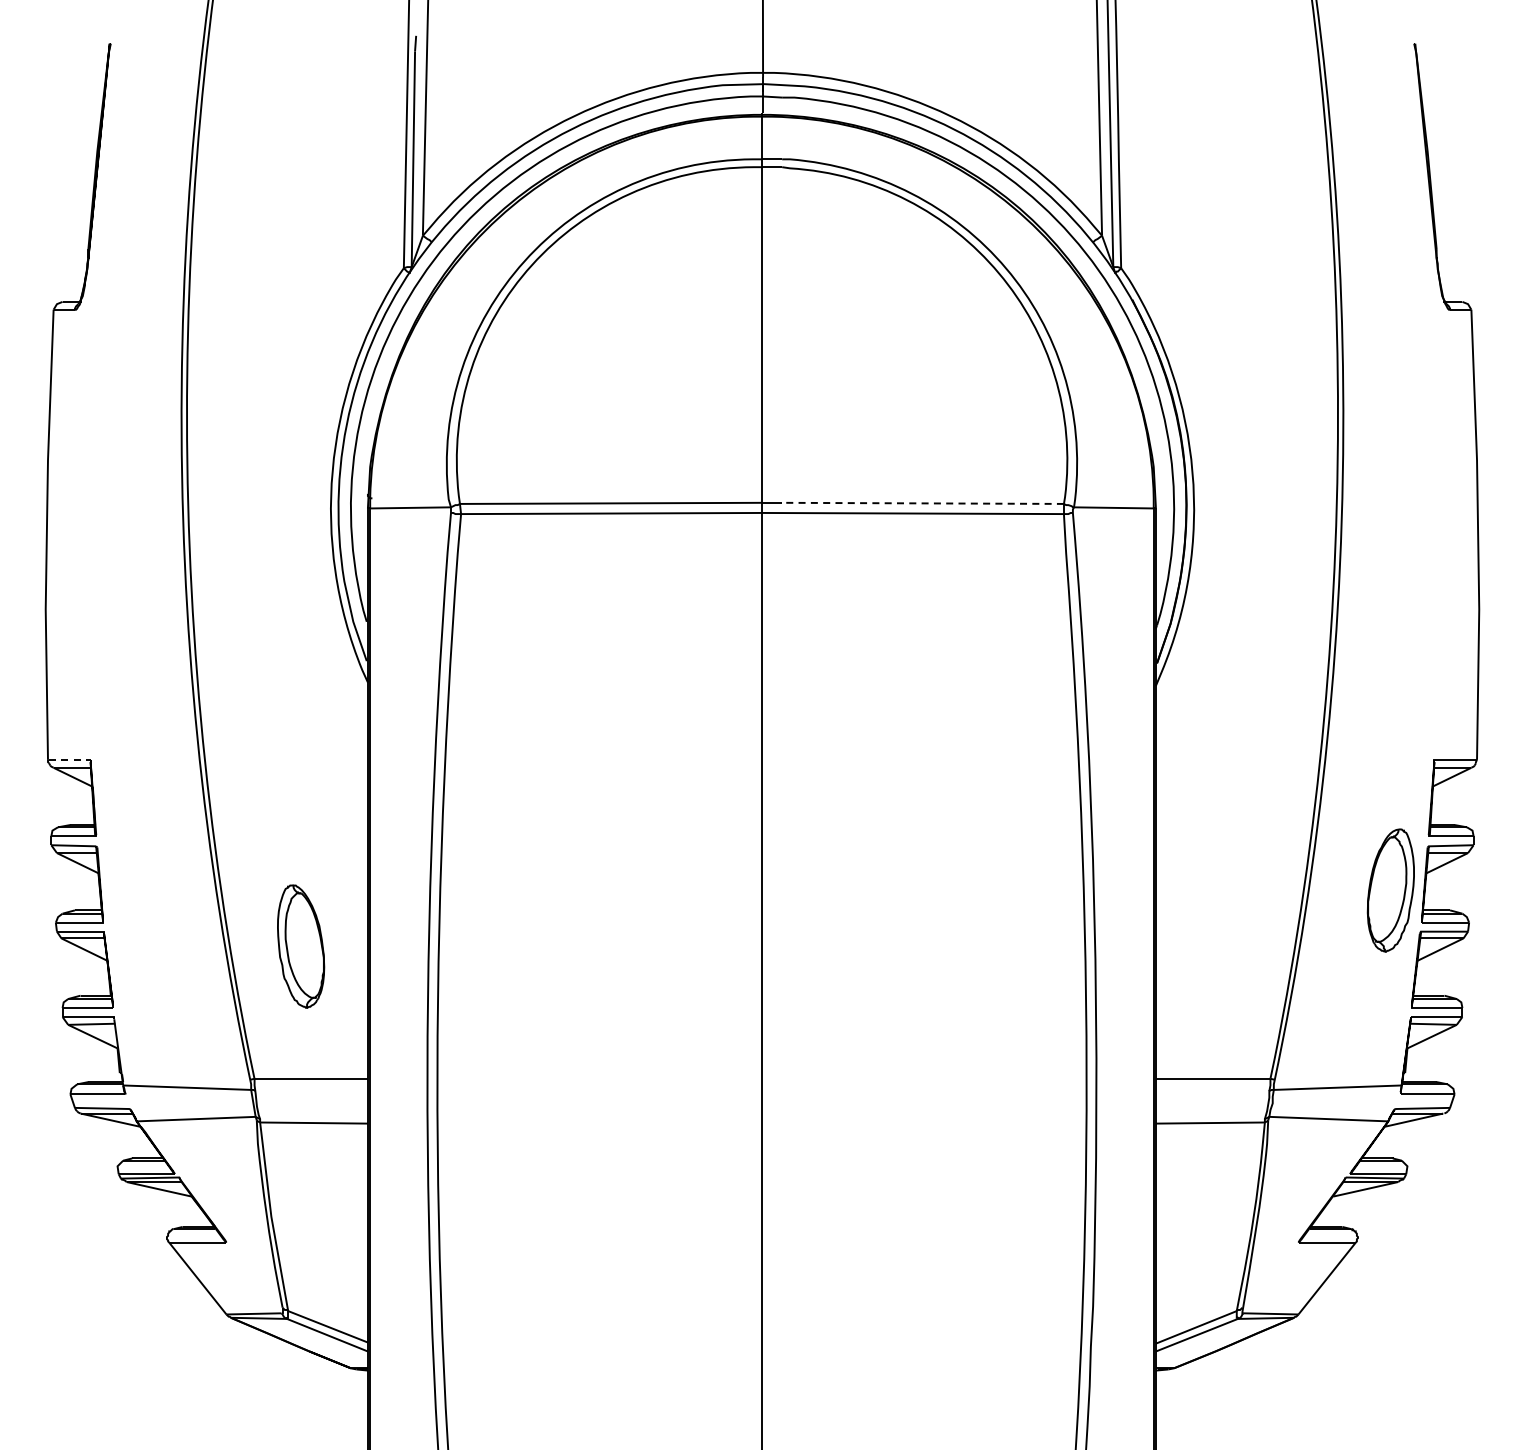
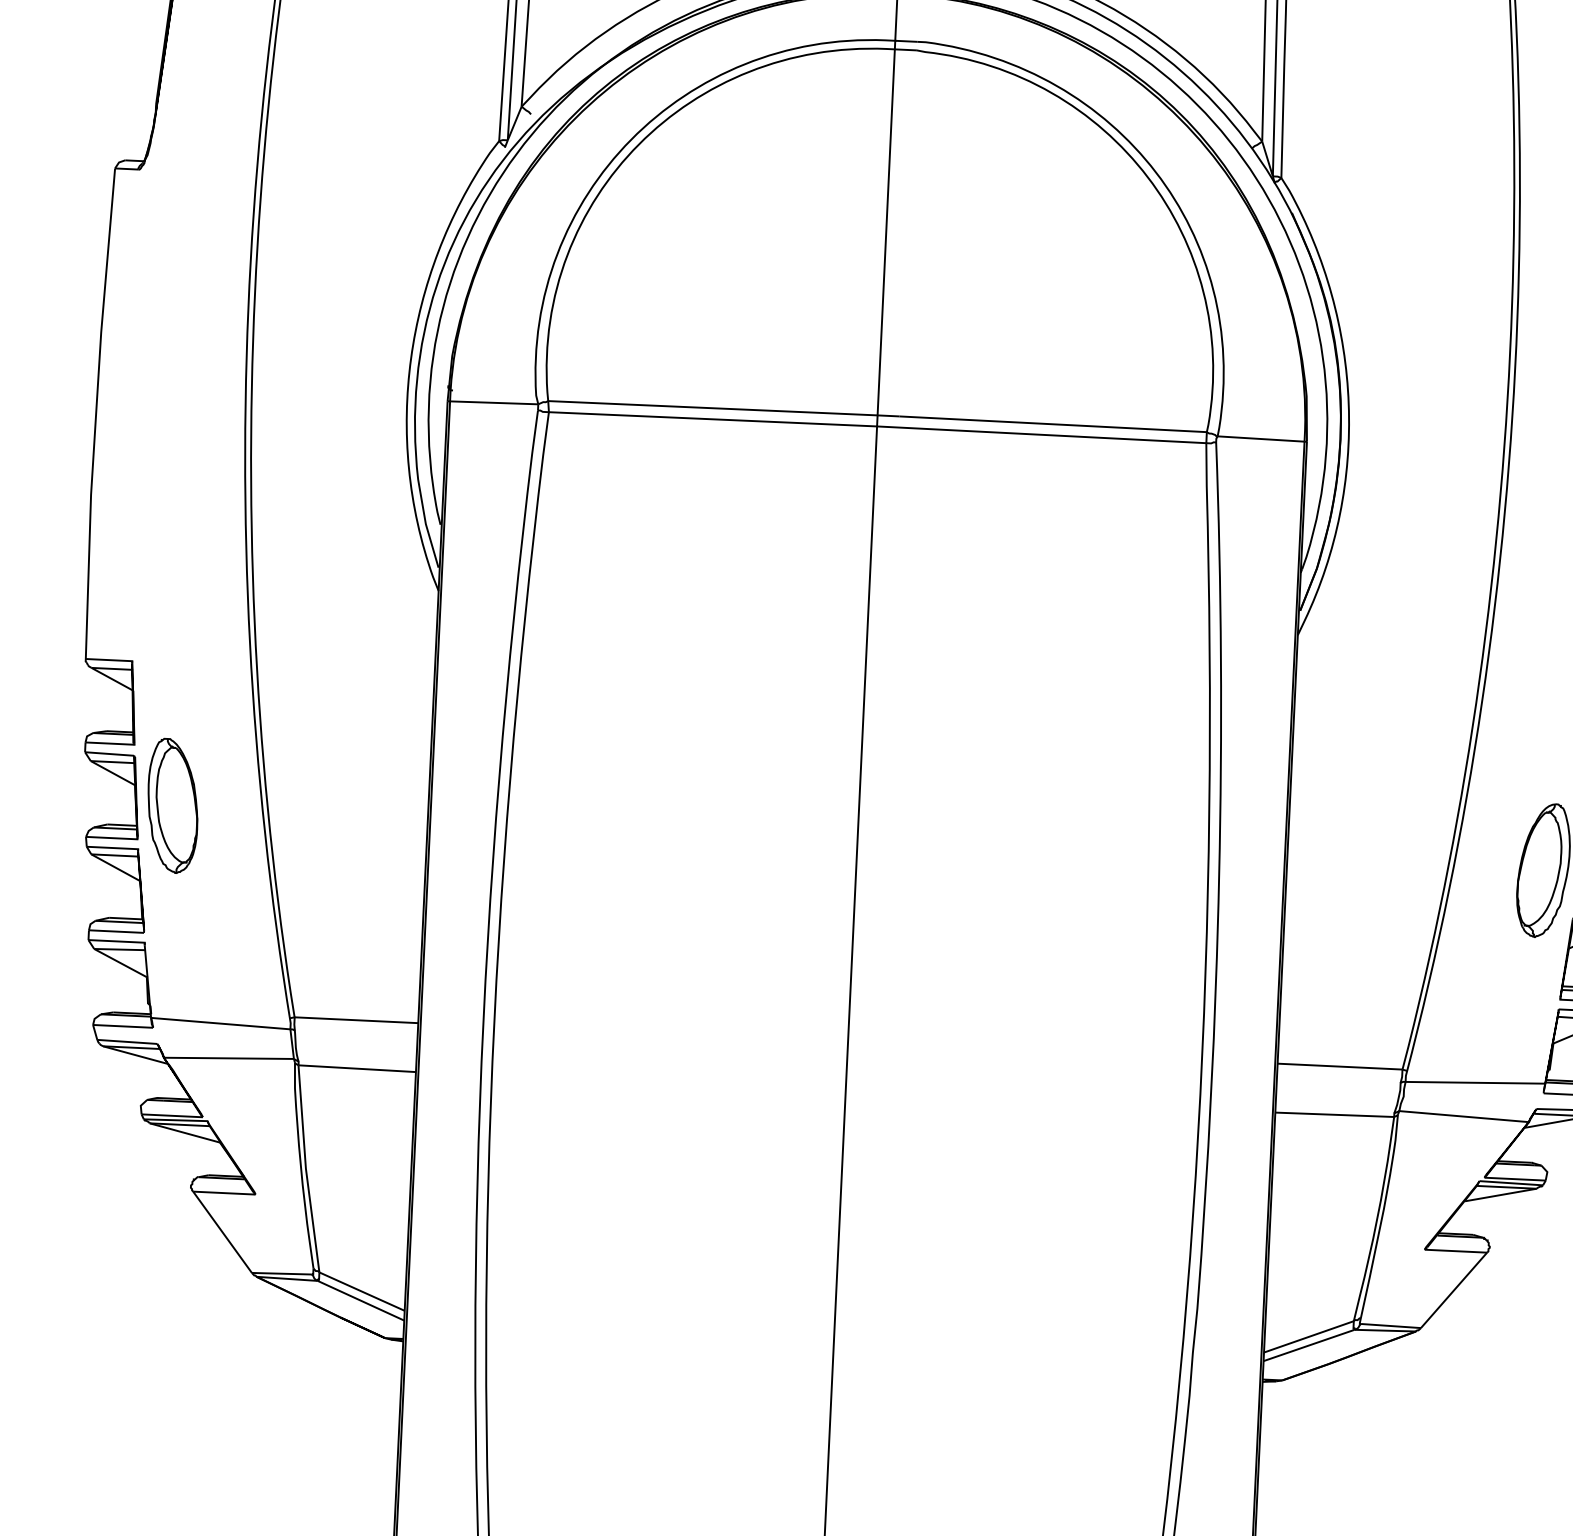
line: (923, 503) -> (1053, 424), dashed -> solid
line: (70, 759) -> (110, 659), dashed -> solid
part: (301, 946) -> (173, 805), moved

